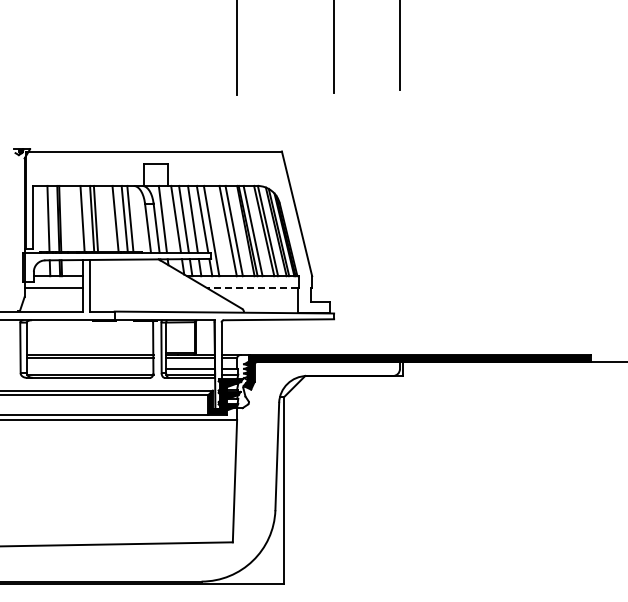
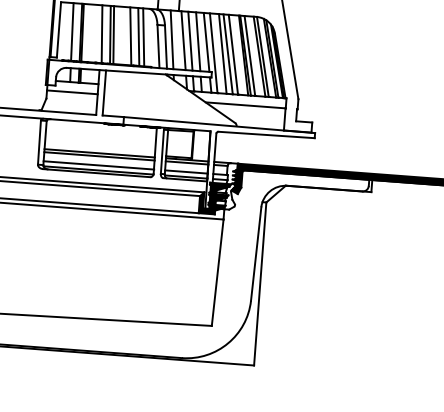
line: (221, 230) -> (222, 53), added
line: (252, 287) -> (245, 105), dashed -> solid
line: (89, 368) -> (98, 165), added

